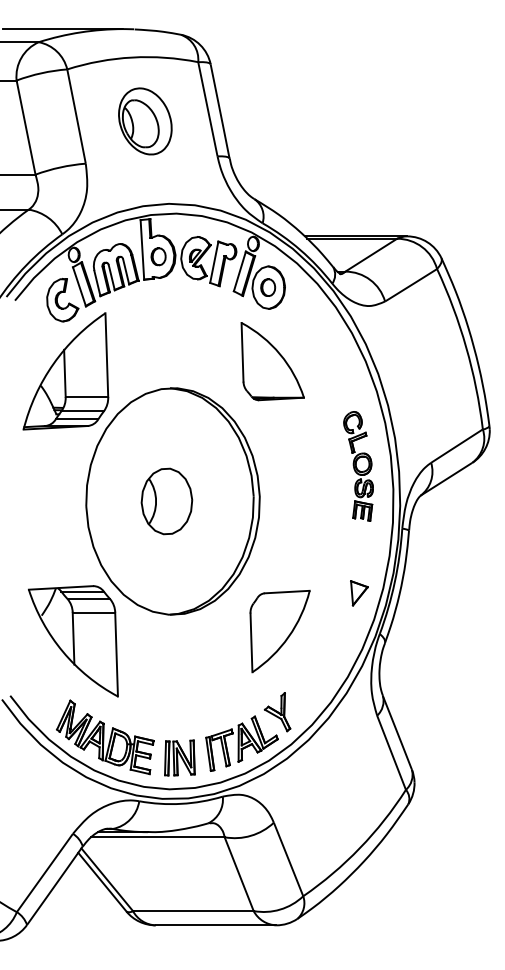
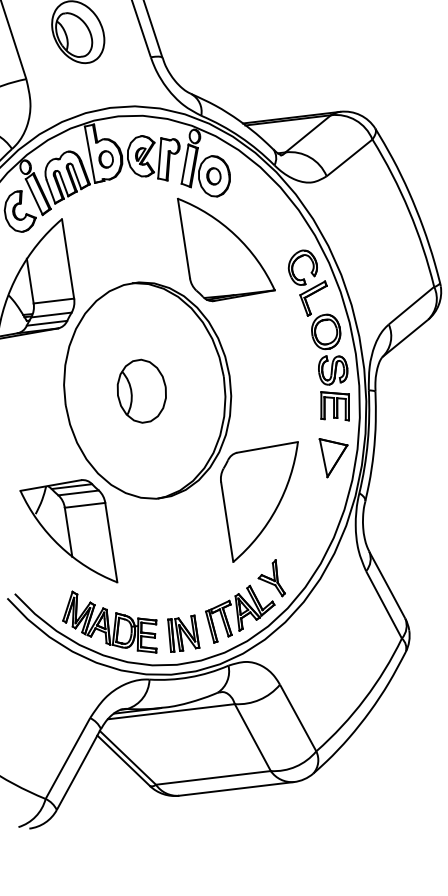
part: (272, 361) -> (226, 246), size x1.43
part: (358, 466) -> (320, 336), size x1.67
part: (359, 593) -> (335, 456), size x1.67
part: (279, 631) -> (263, 502), size x1.43

